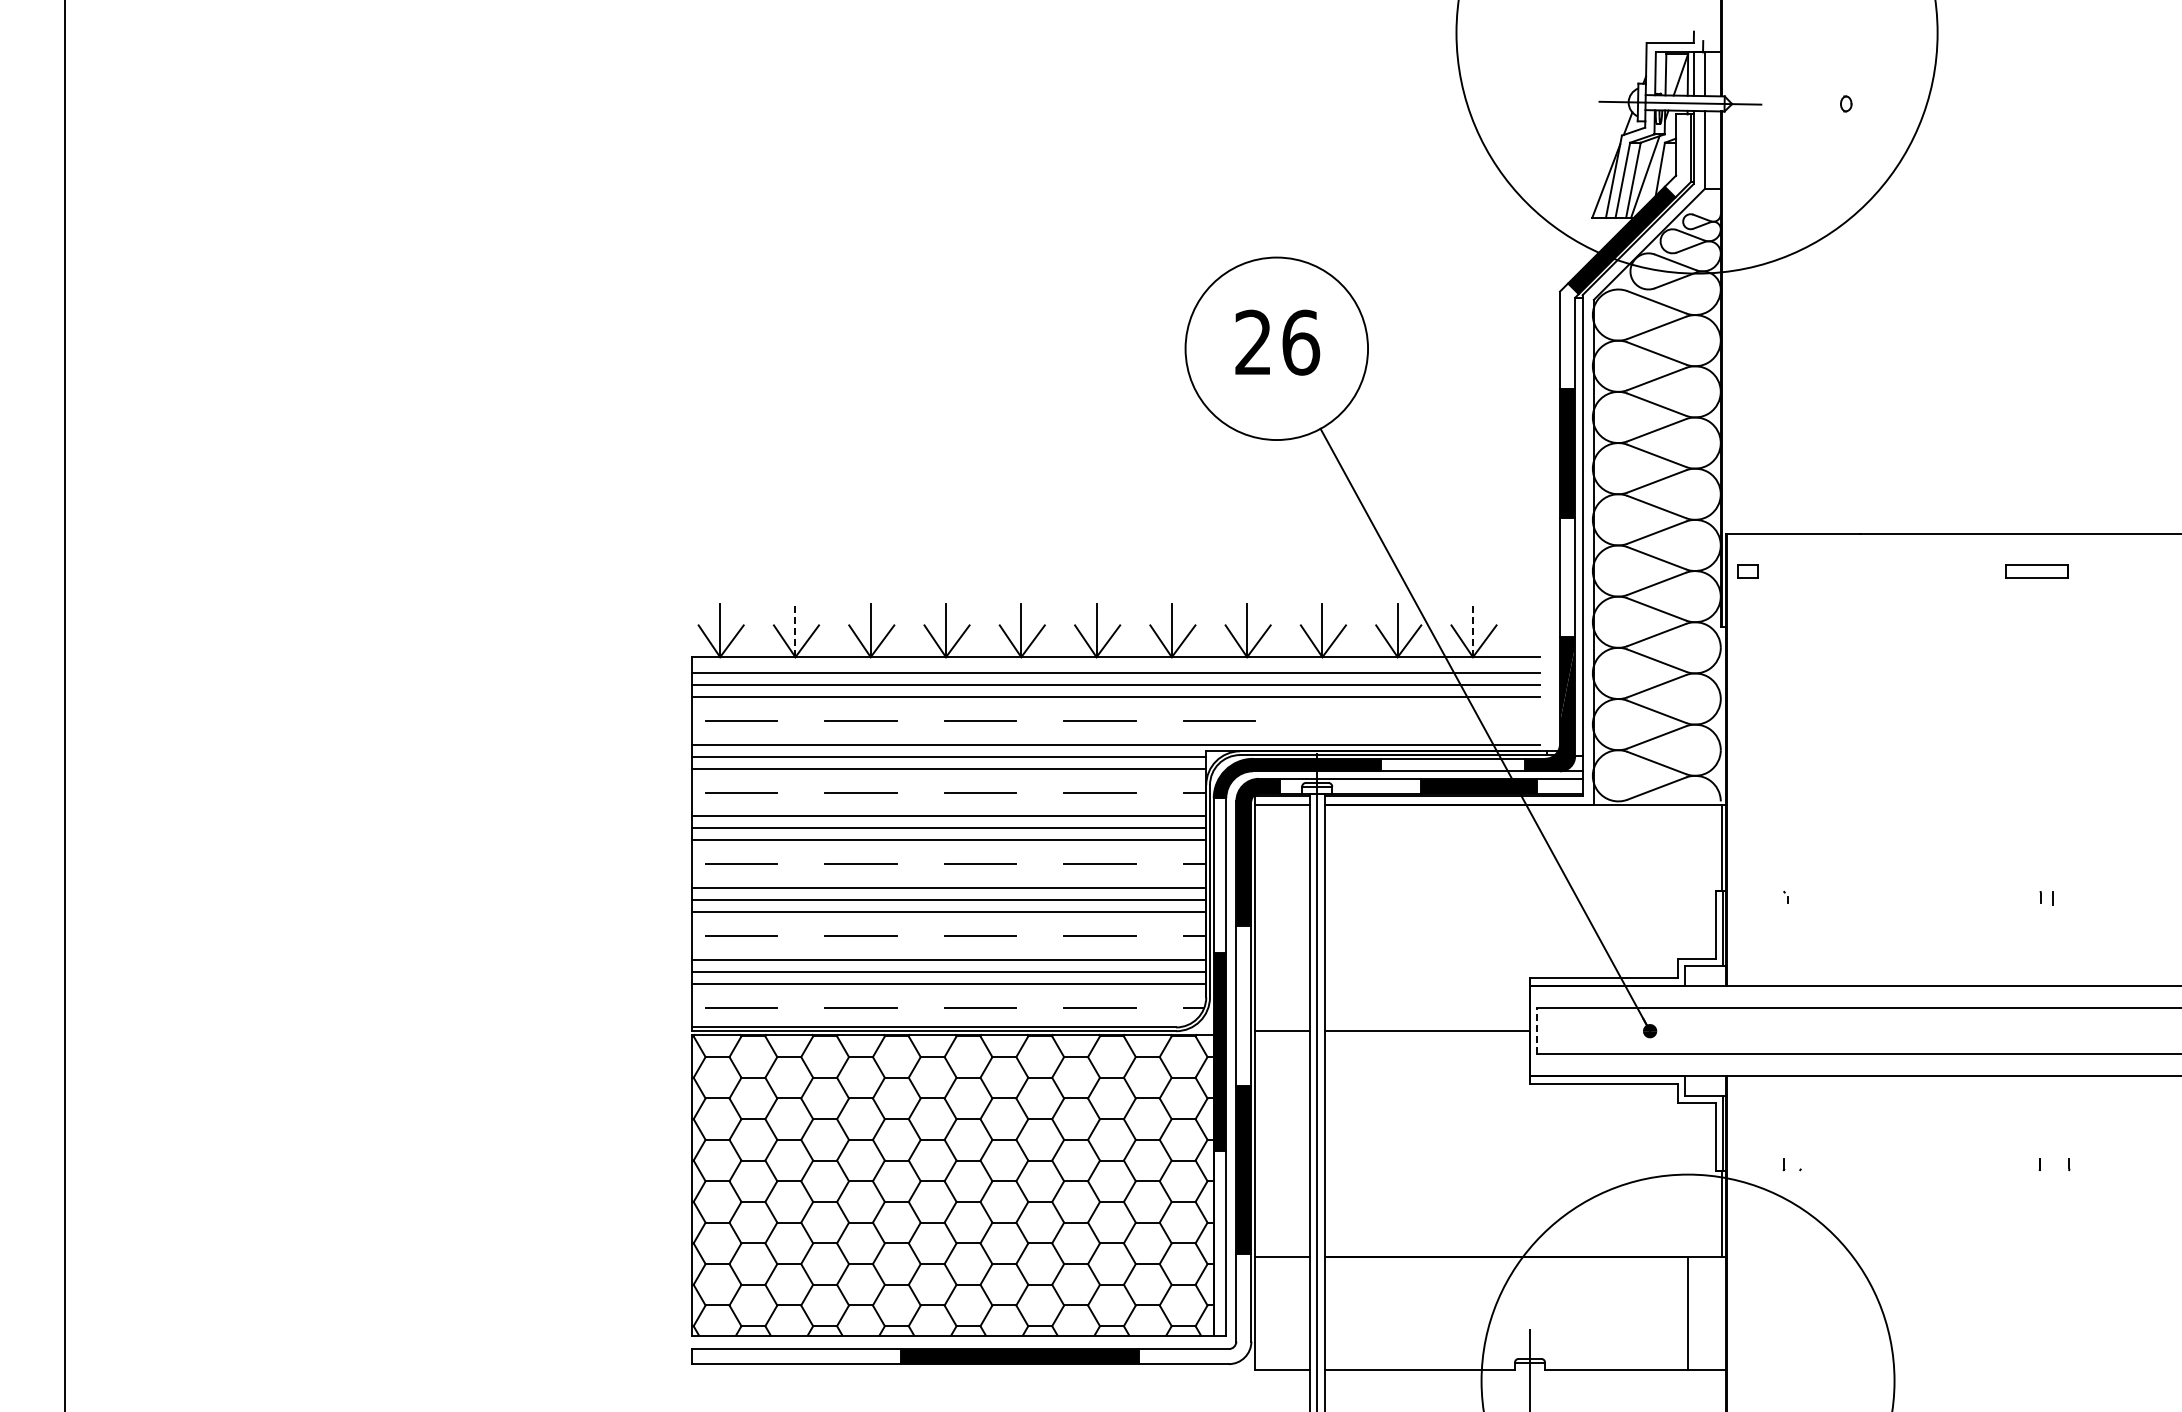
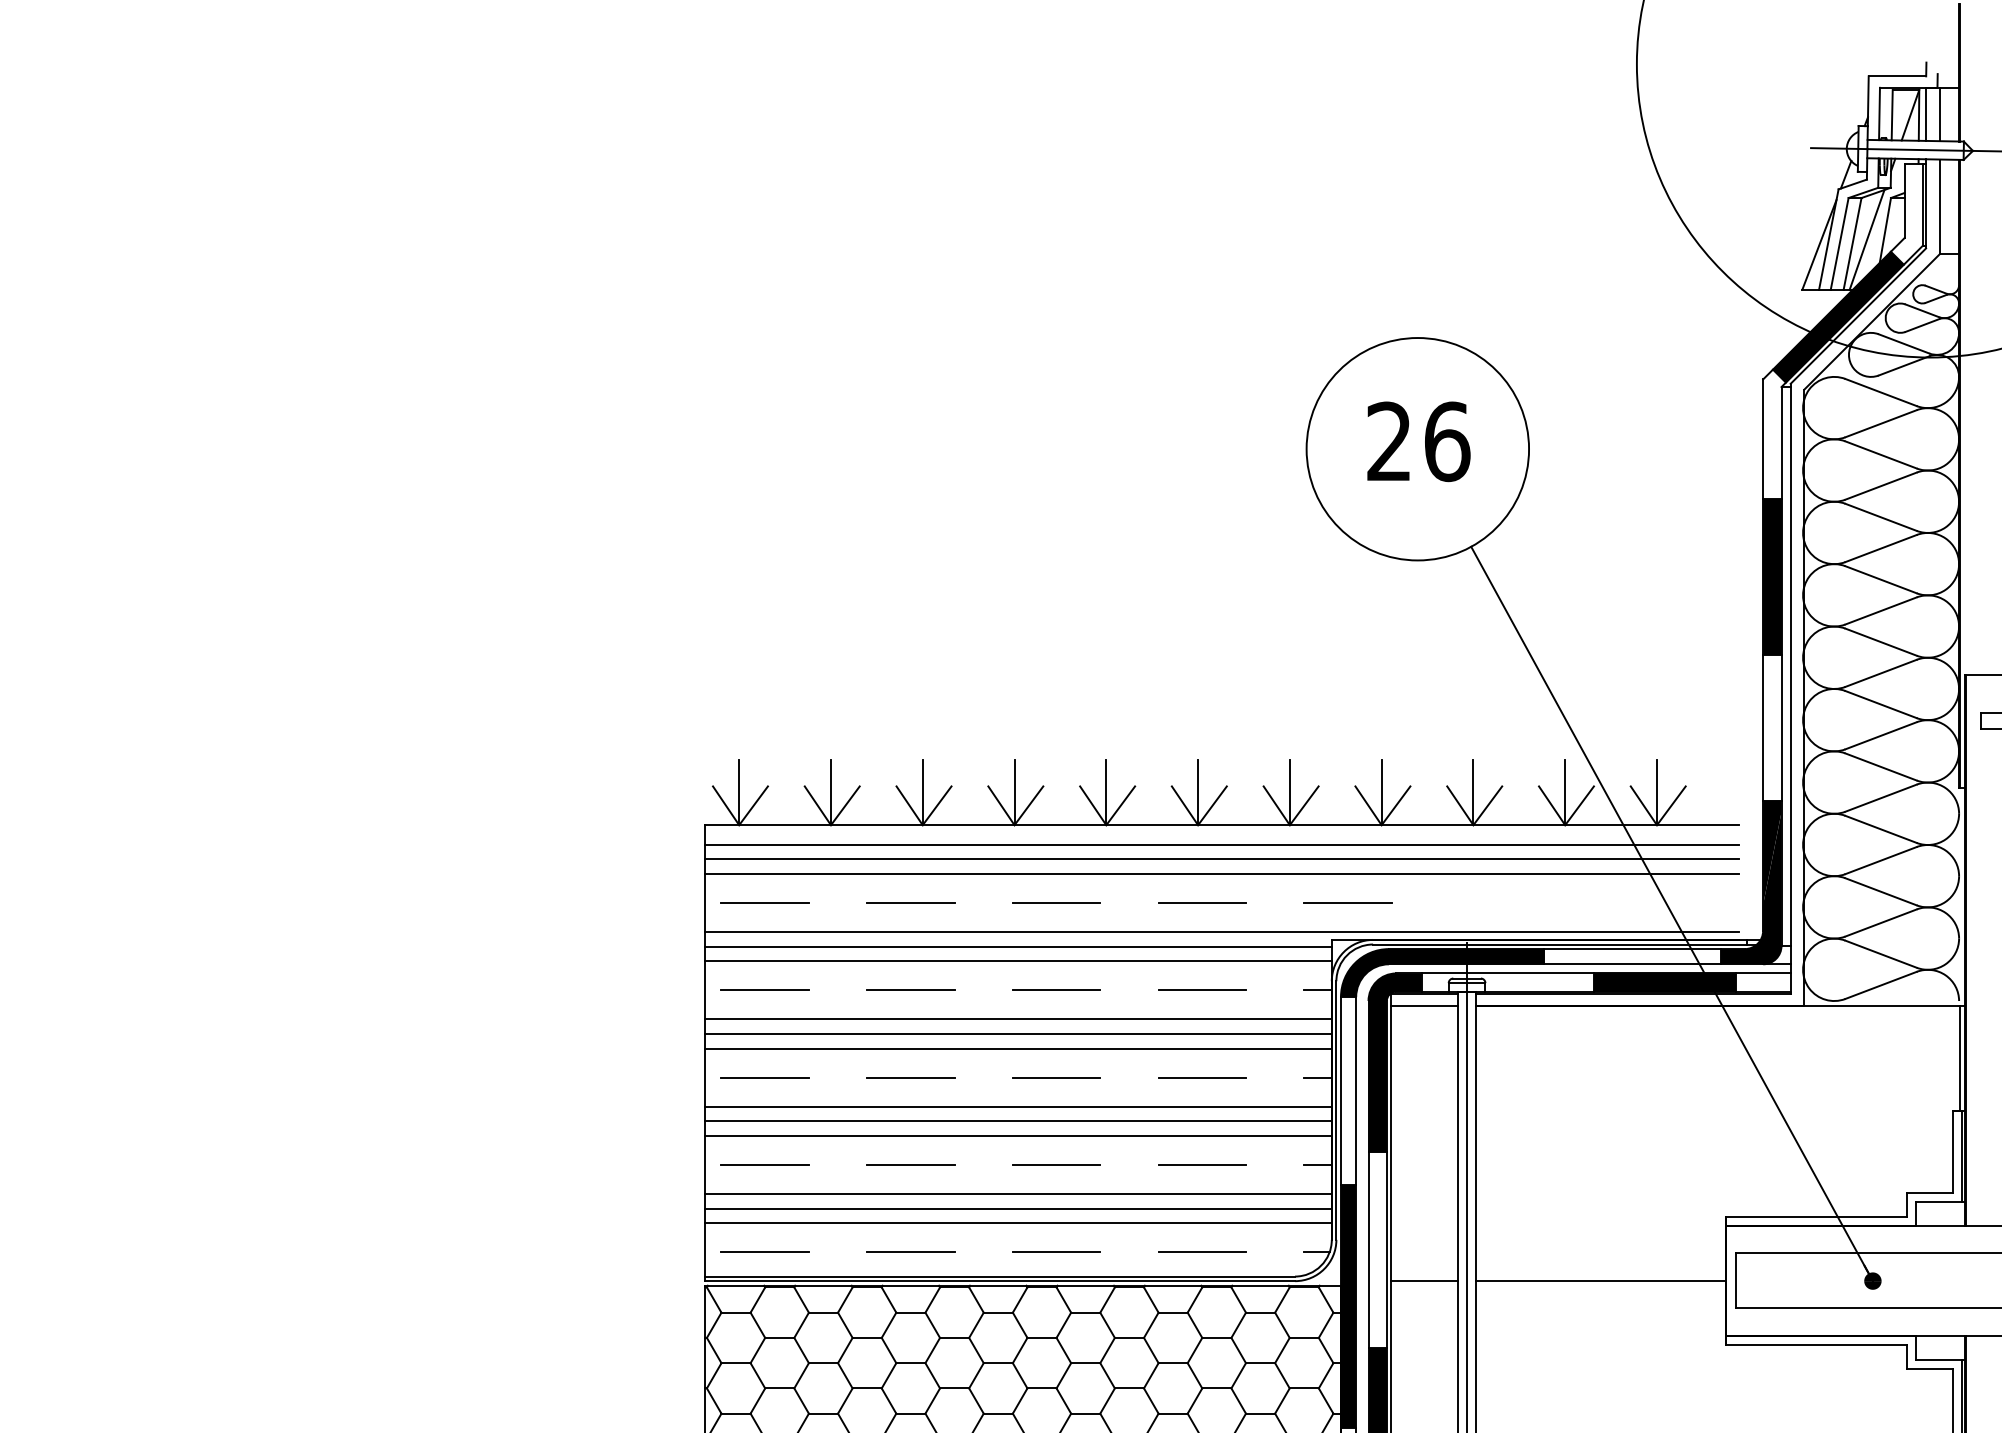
line: (795, 630) -> (831, 792), dashed -> solid
line: (1472, 630) -> (1656, 792), dashed -> solid
line: (1537, 1031) -> (1735, 1281), dashed -> solid

